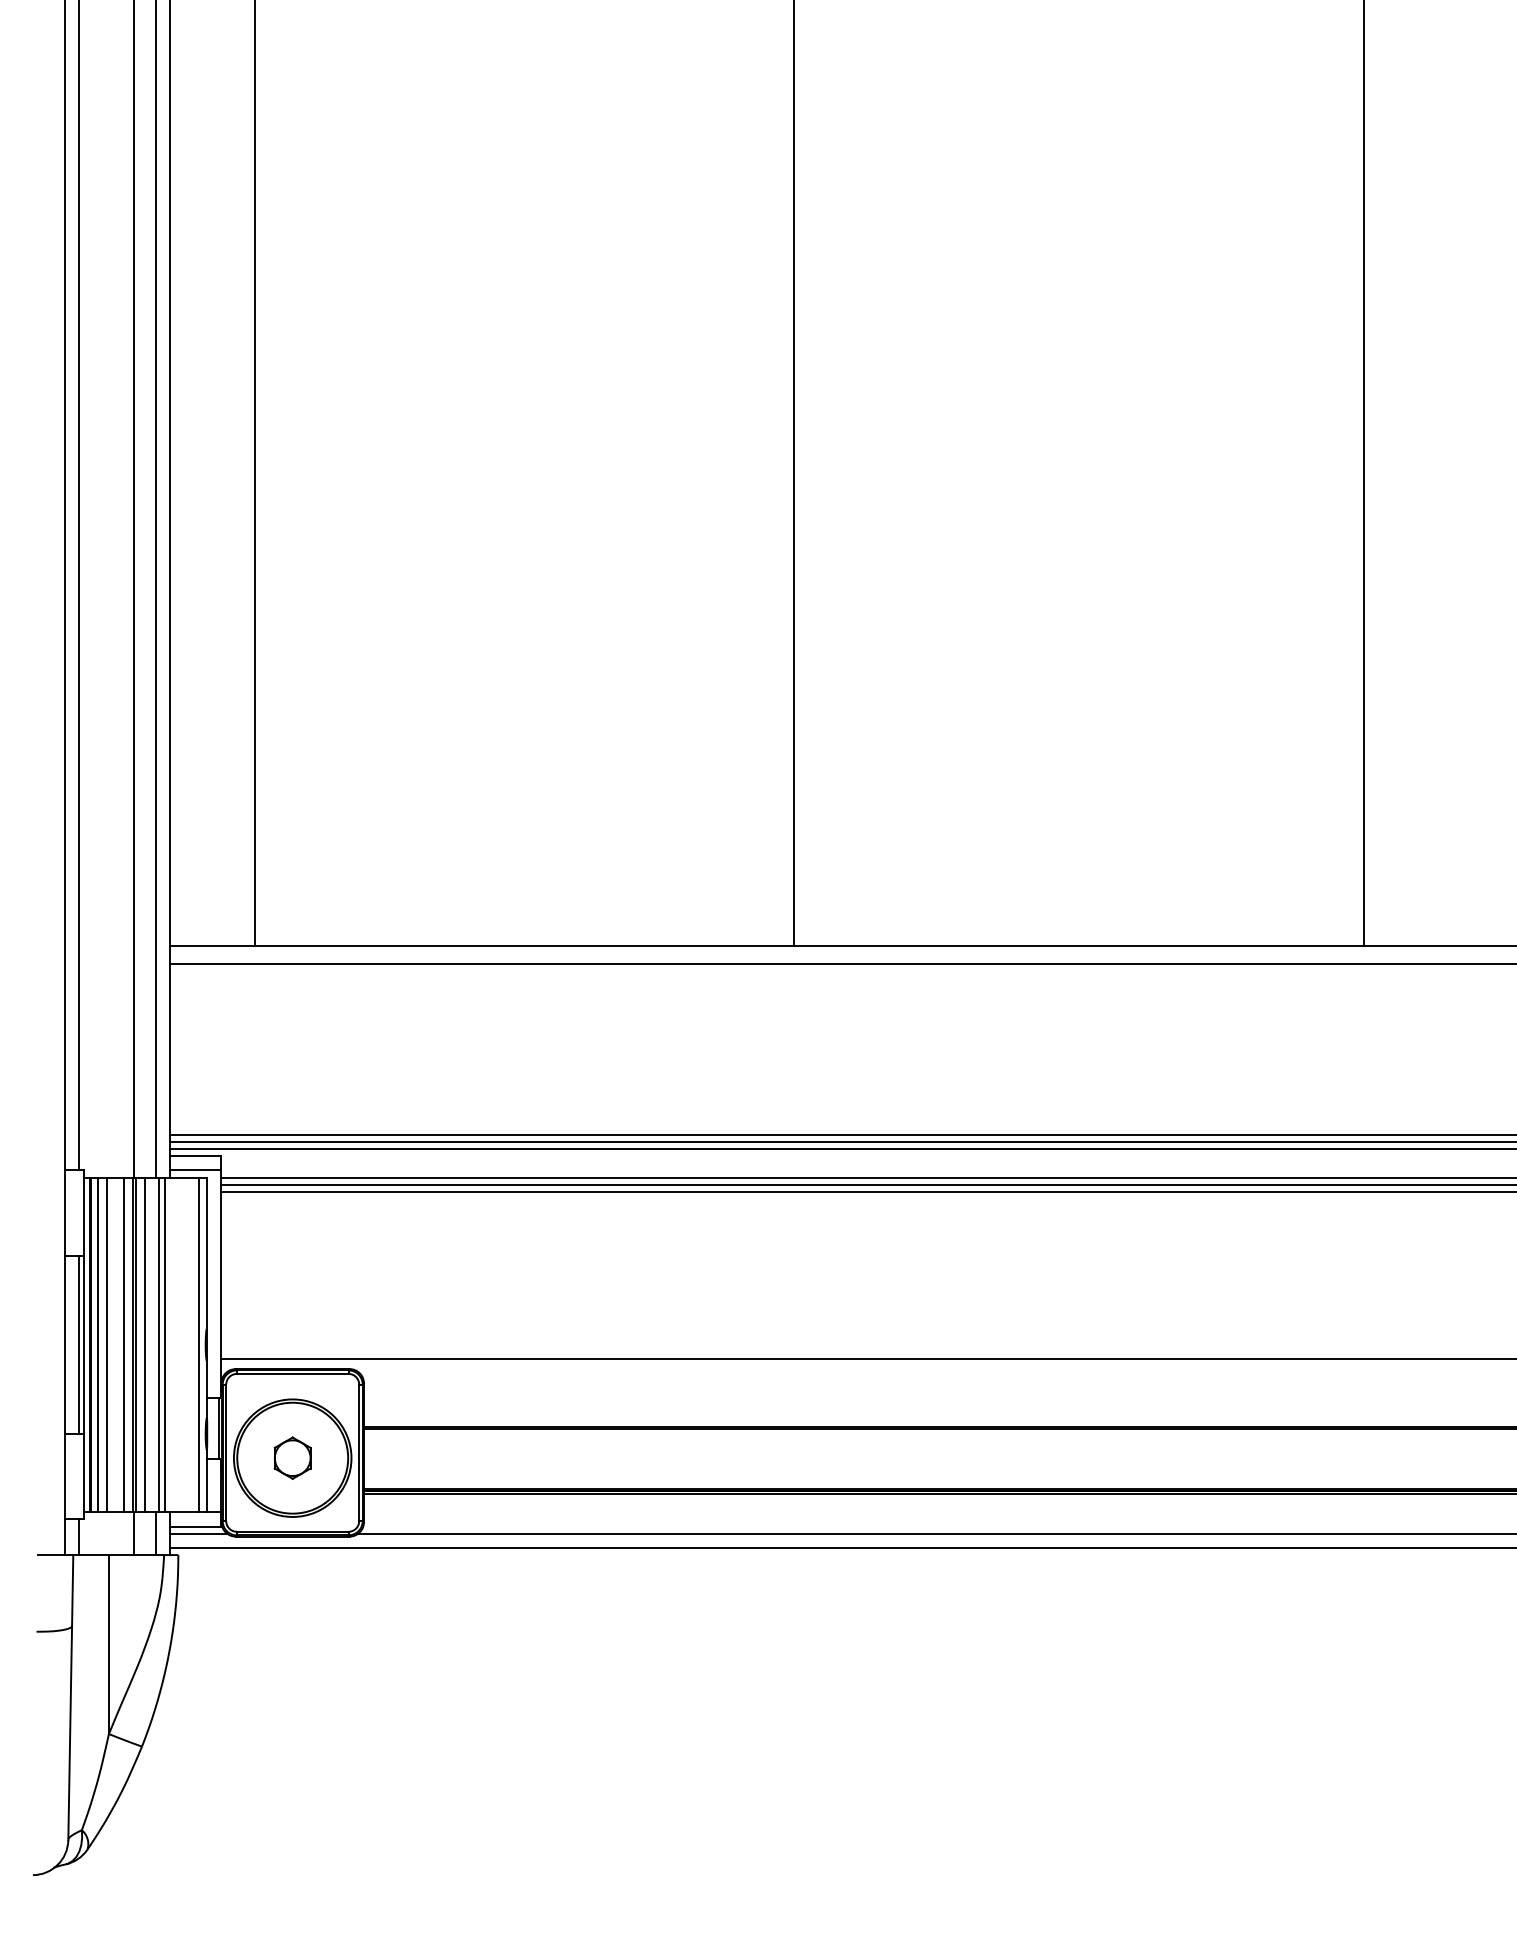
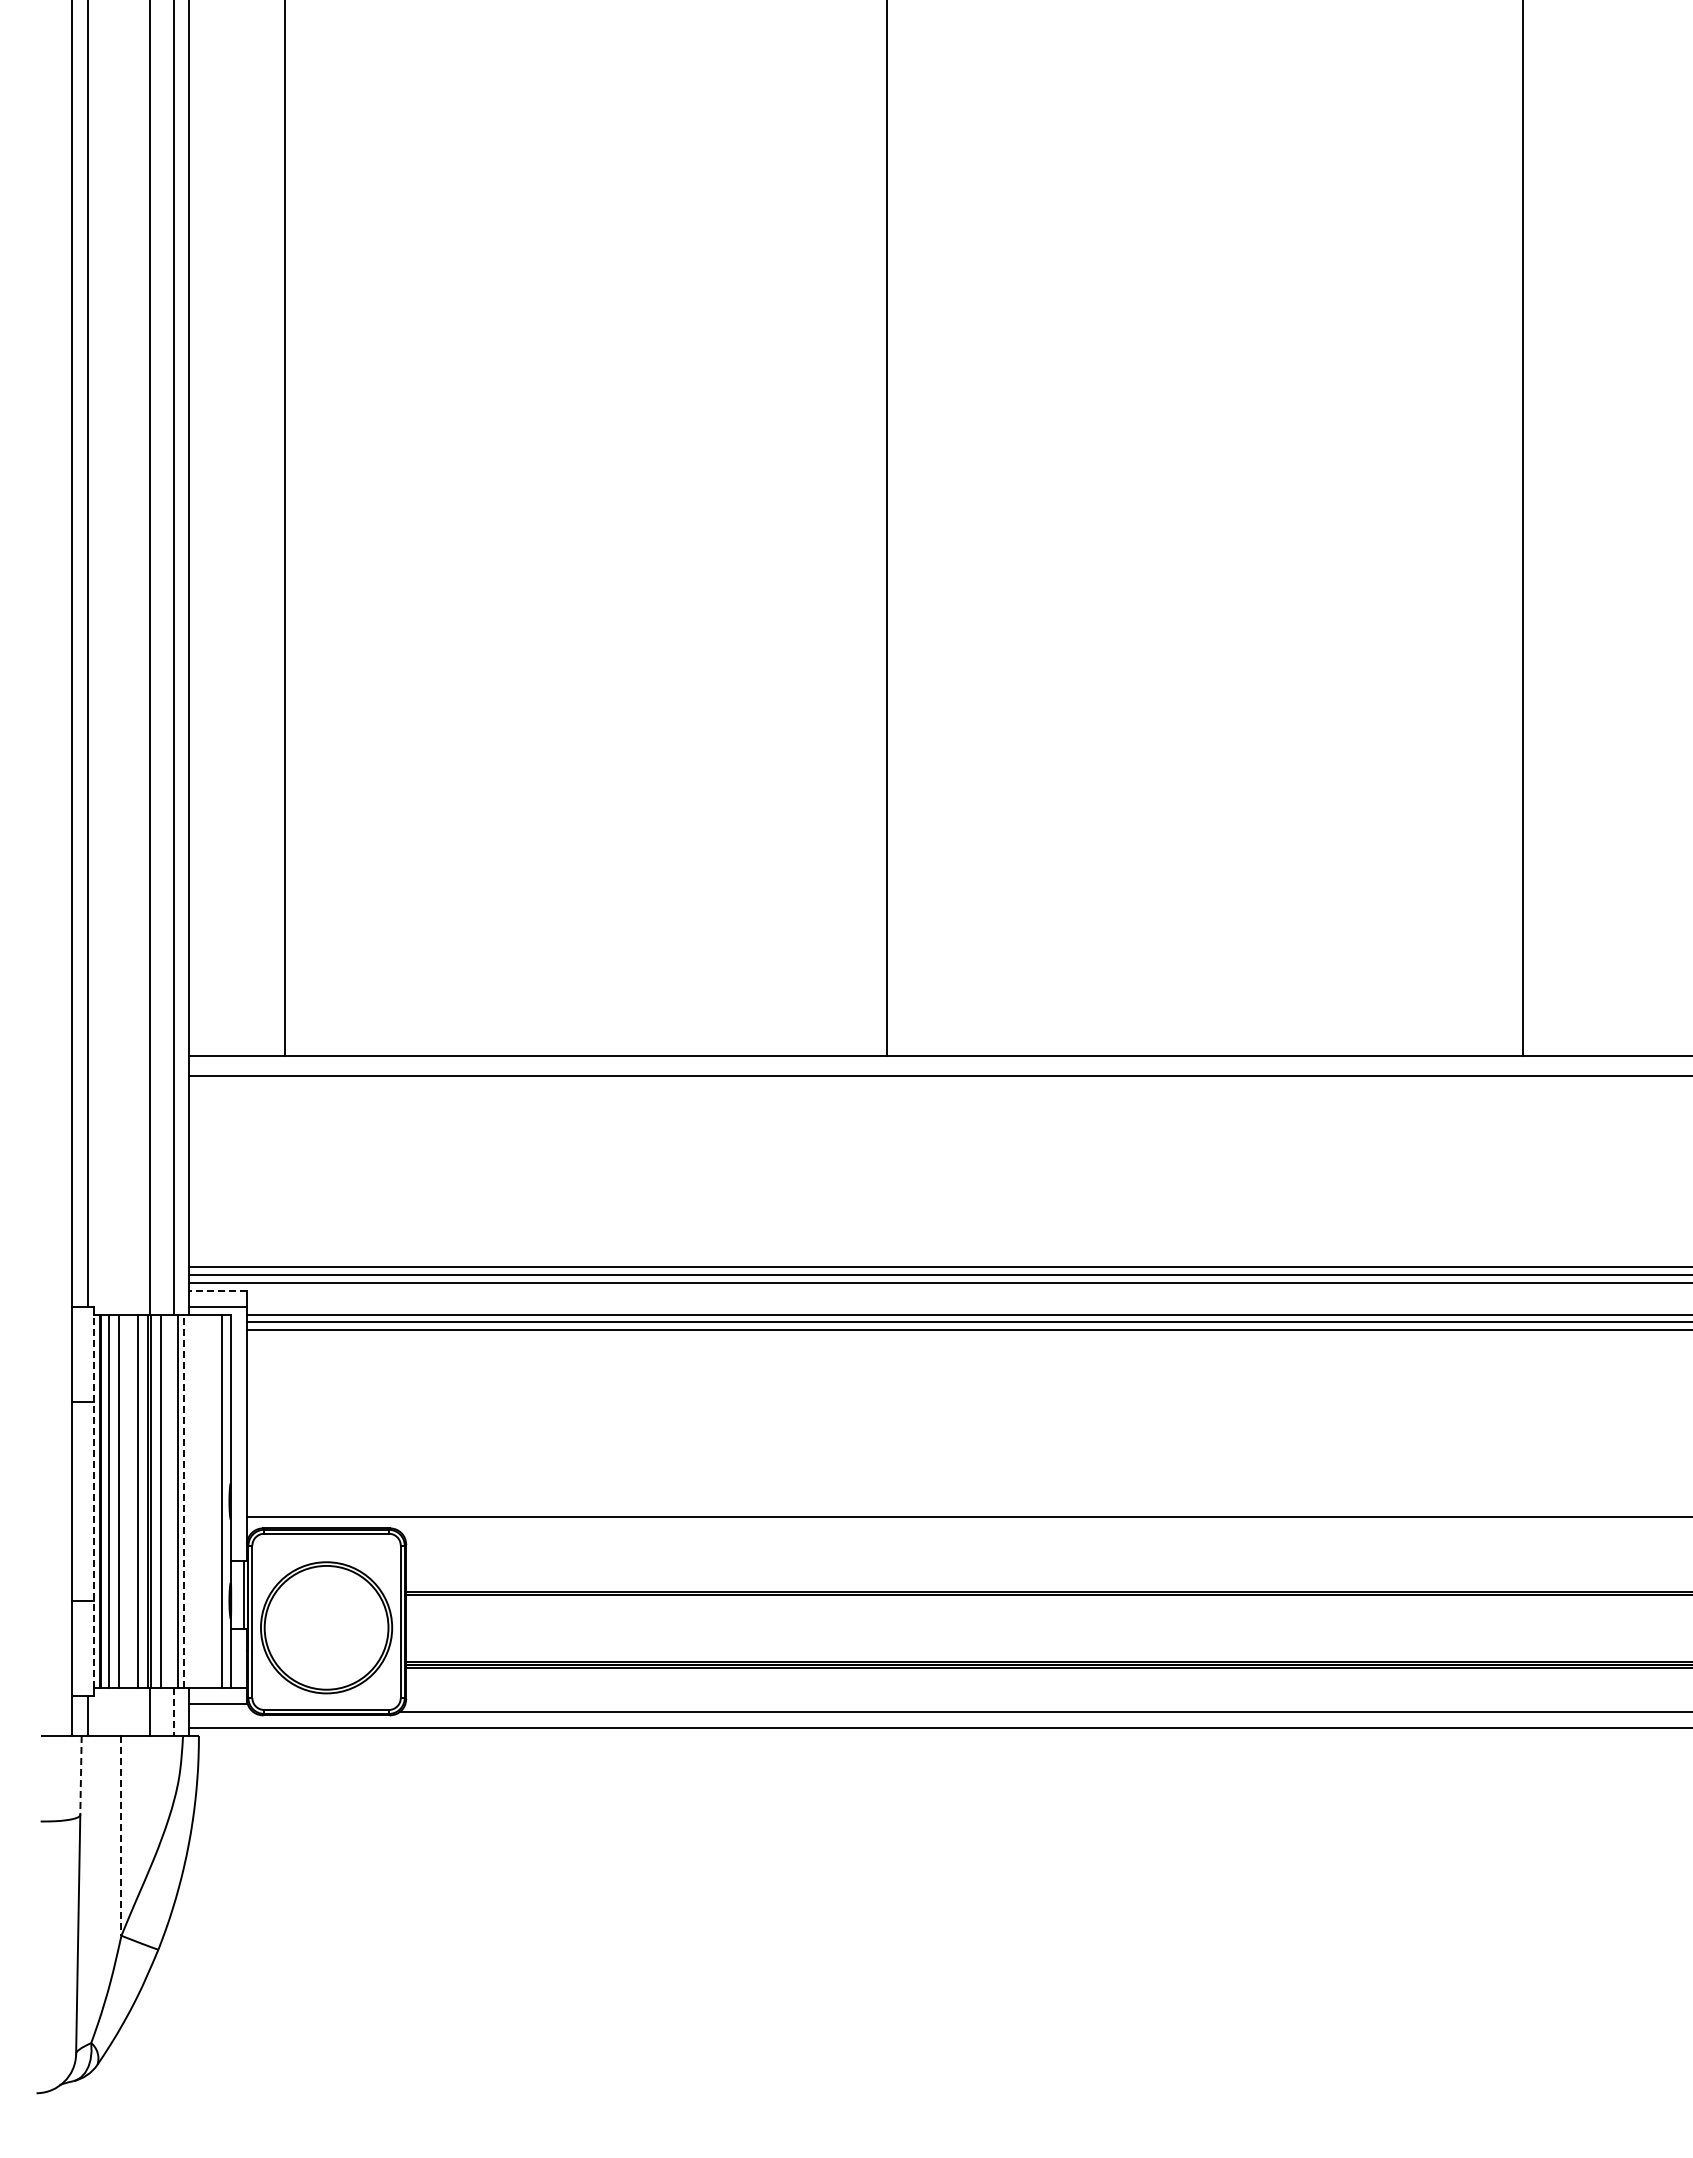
line: (195, 1155) -> (218, 1290), solid -> dashed
line: (79, 1345) -> (88, 1501), removed
line: (84, 1345) -> (94, 1501), solid -> dashed
line: (164, 1345) -> (183, 1501), solid -> dashed
part: (292, 1457) -> (326, 1627), removed
line: (155, 1534) -> (173, 1712), solid -> dashed
line: (198, 1534) -> (221, 1712), removed
line: (73, 1590) -> (81, 1775), solid -> dashed
line: (108, 1644) -> (121, 1835), solid -> dashed

